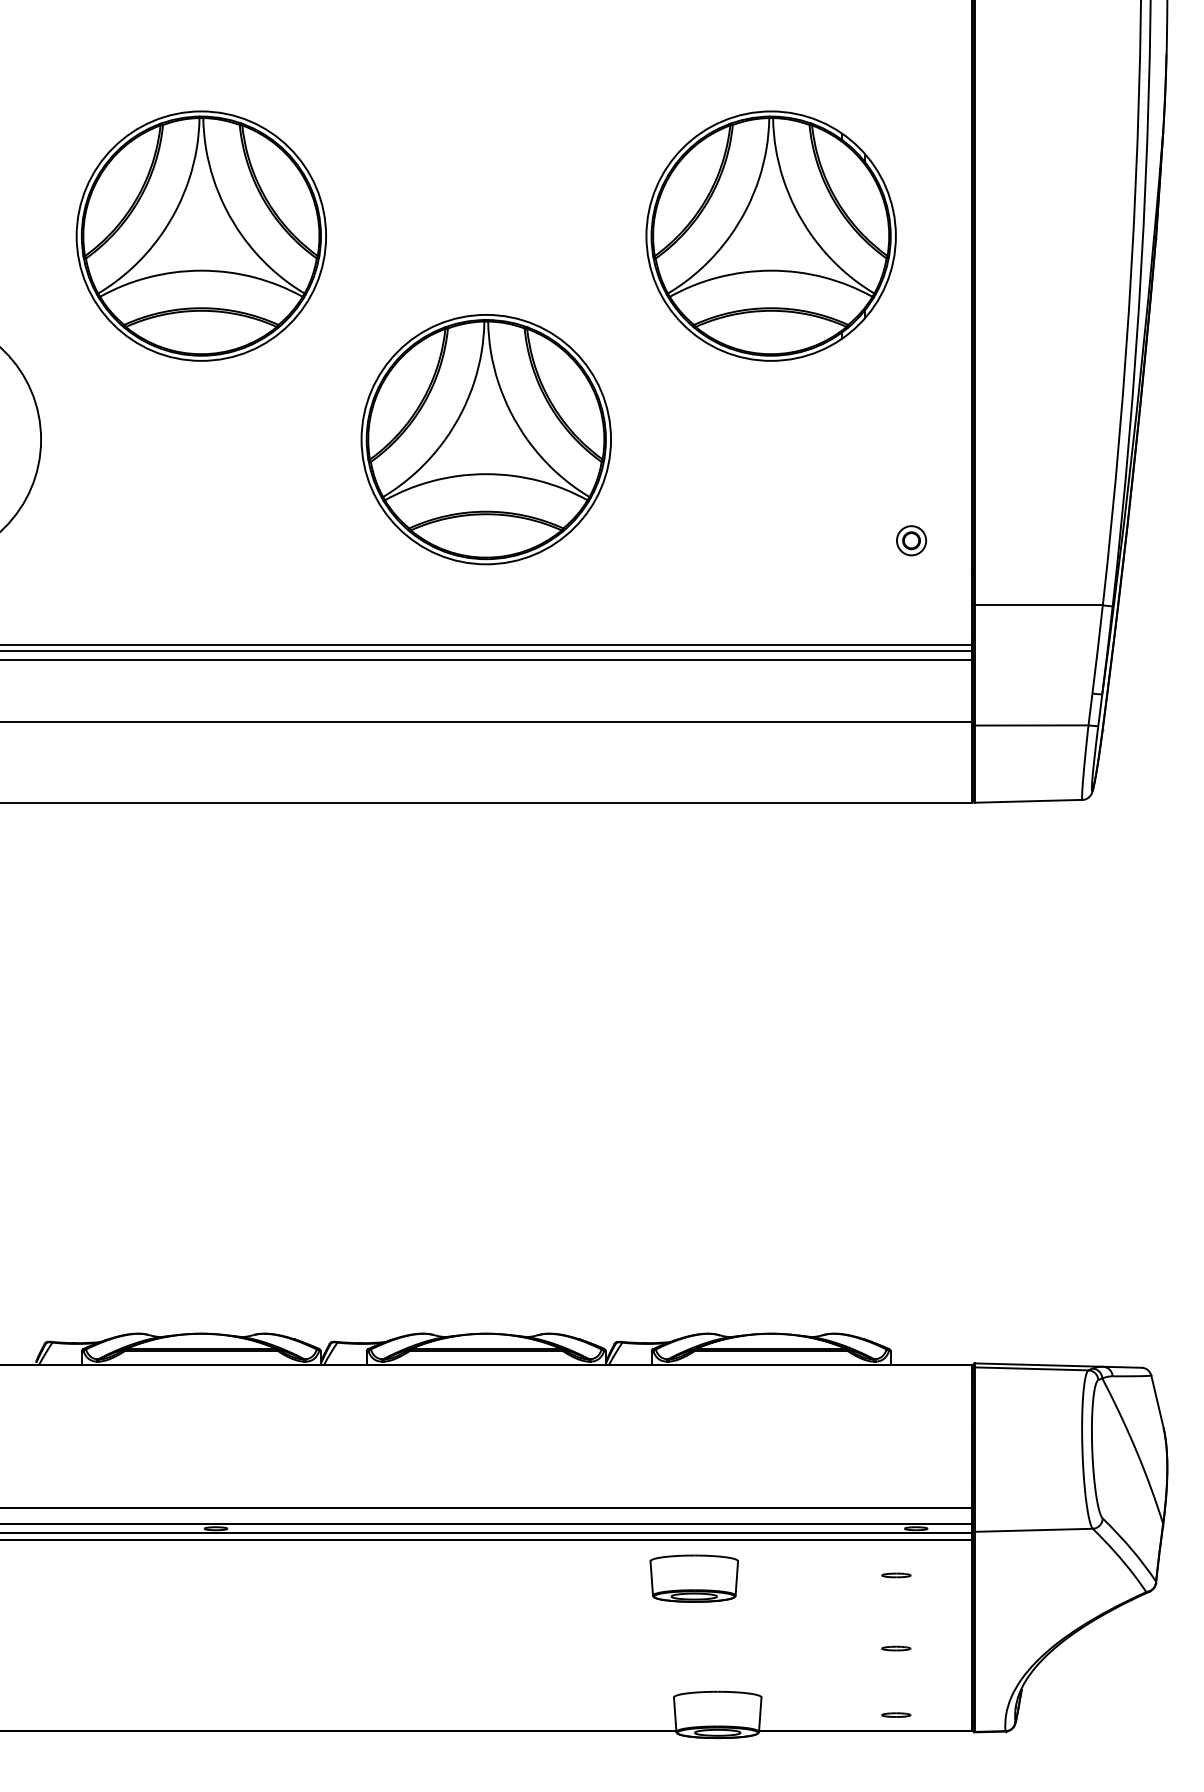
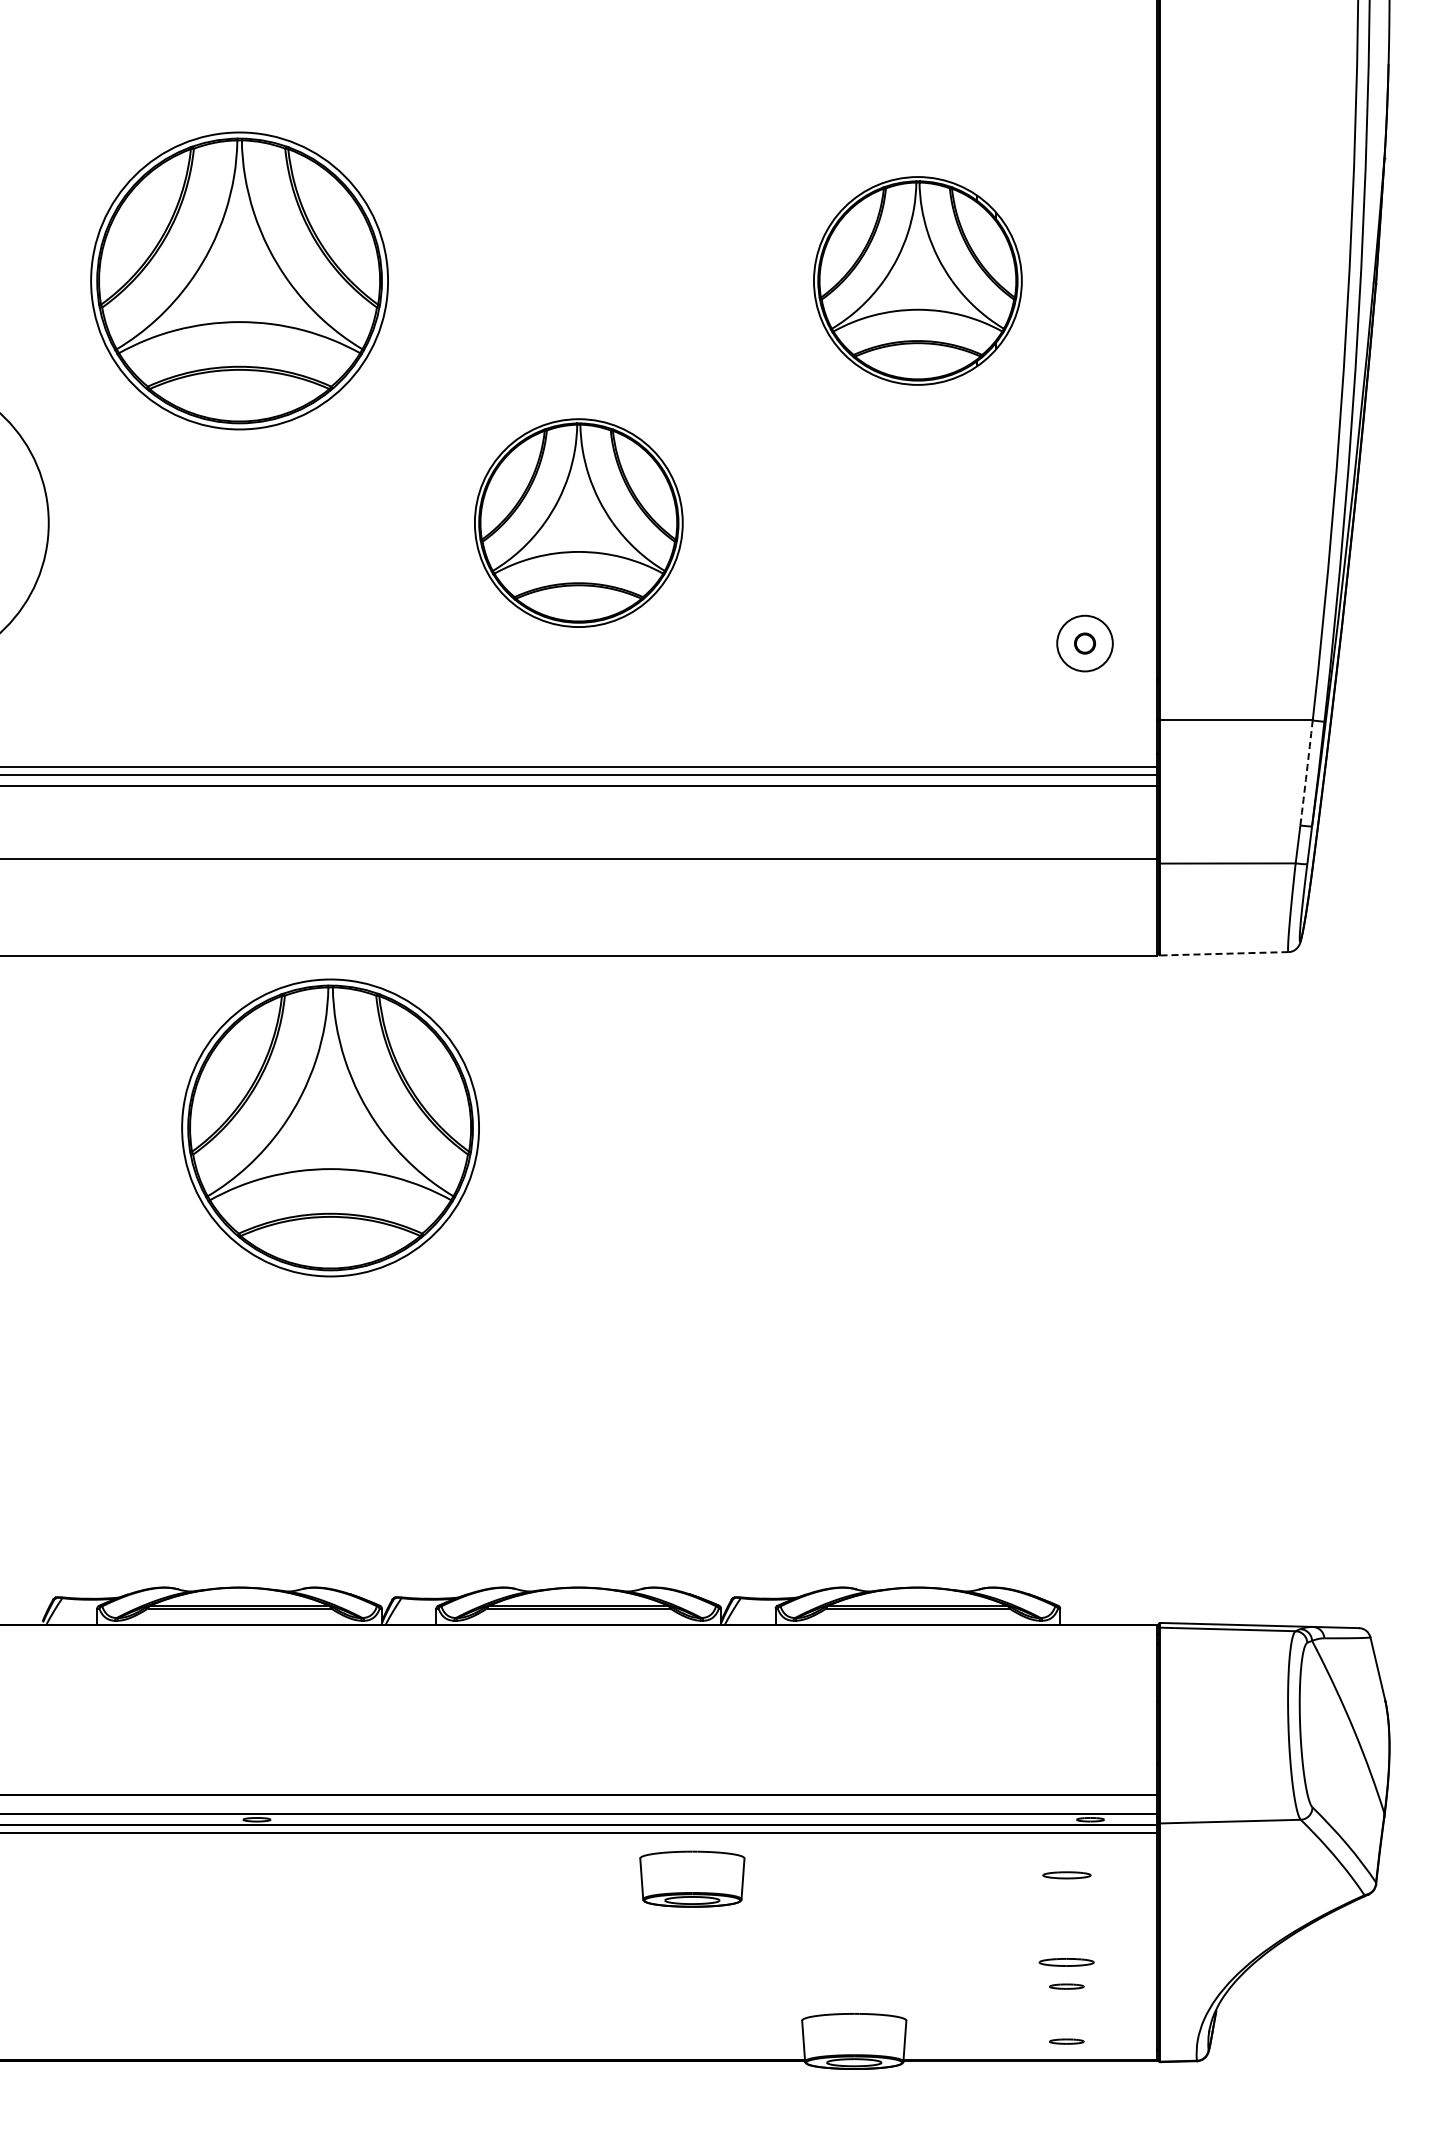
part: (770, 235) -> (917, 280), size x0.7
part: (486, 439) -> (578, 522), size x0.7
circle: (911, 540) -> (1084, 643), size x1.6
arc: (1097, 649) -> (1306, 773), solid -> dashed
line: (1027, 801) -> (1223, 953), solid -> dashed
part: (277, 947) -> (330, 1127), added
part: (896, 1575) -> (1066, 1875), size x1.4
part: (694, 1578) -> (692, 1878), moved
part: (896, 1648) -> (1066, 1962), size x1.6
part: (896, 1668) -> (1066, 1986), added

